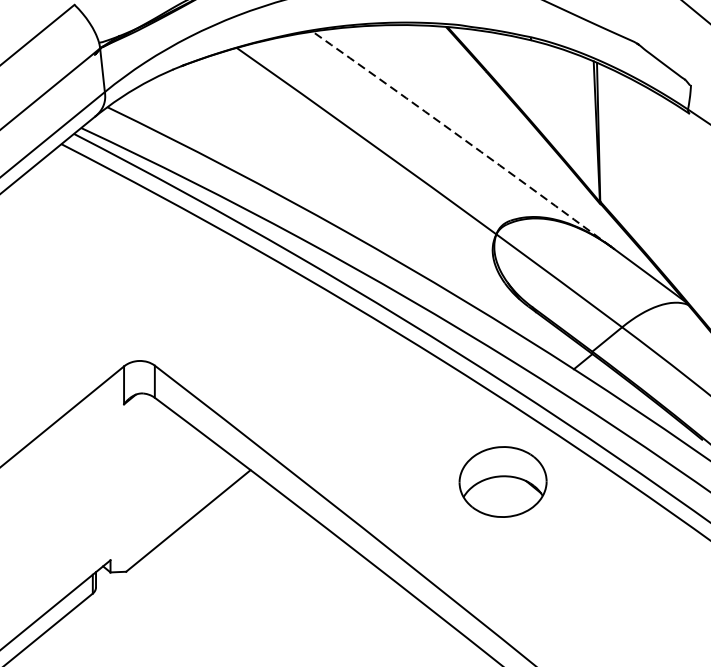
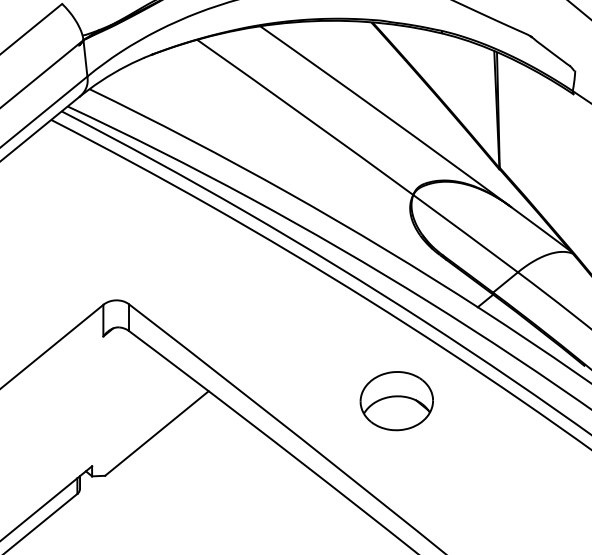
arc: (463, 138) -> (385, 115), dashed -> solid
part: (502, 482) -> (396, 401), moved

